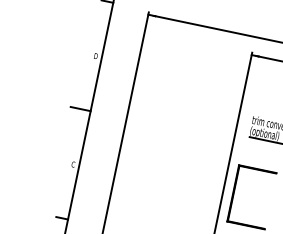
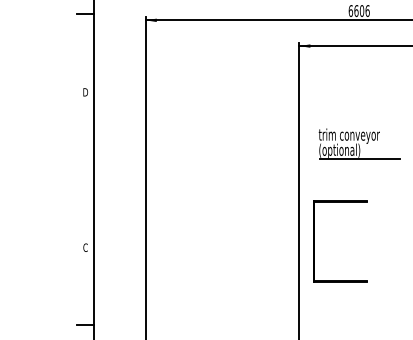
line: (80, 109) -> (79, 169), removed

